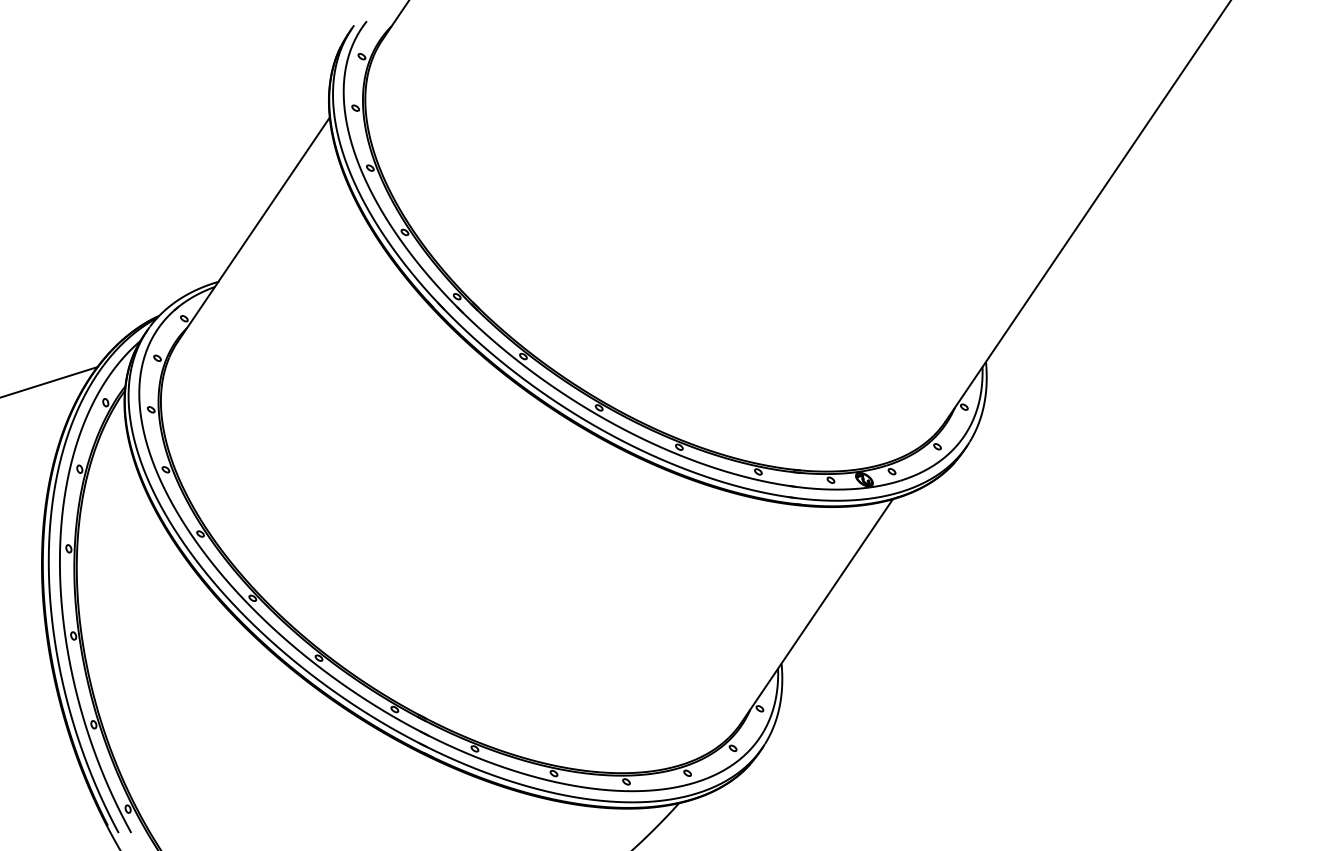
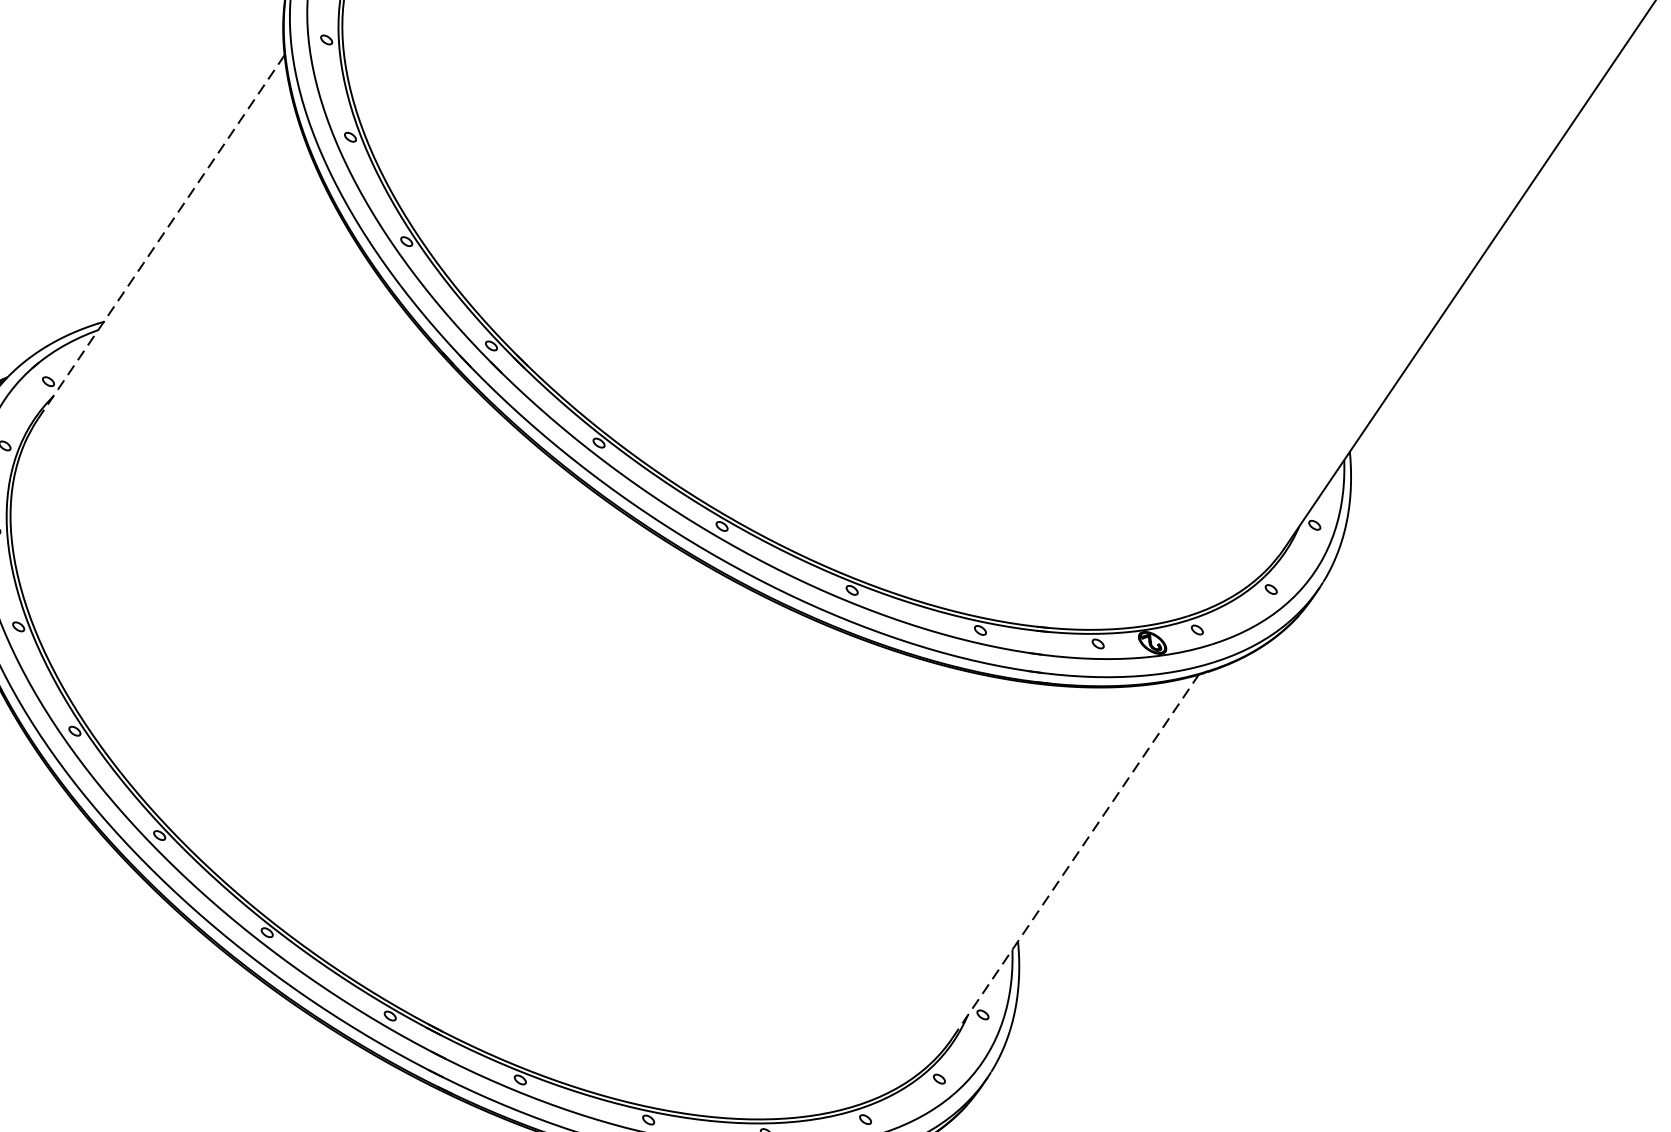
line: (253, 229) -> (160, 236), solid -> dashed
line: (817, 610) -> (1076, 855), solid -> dashed

